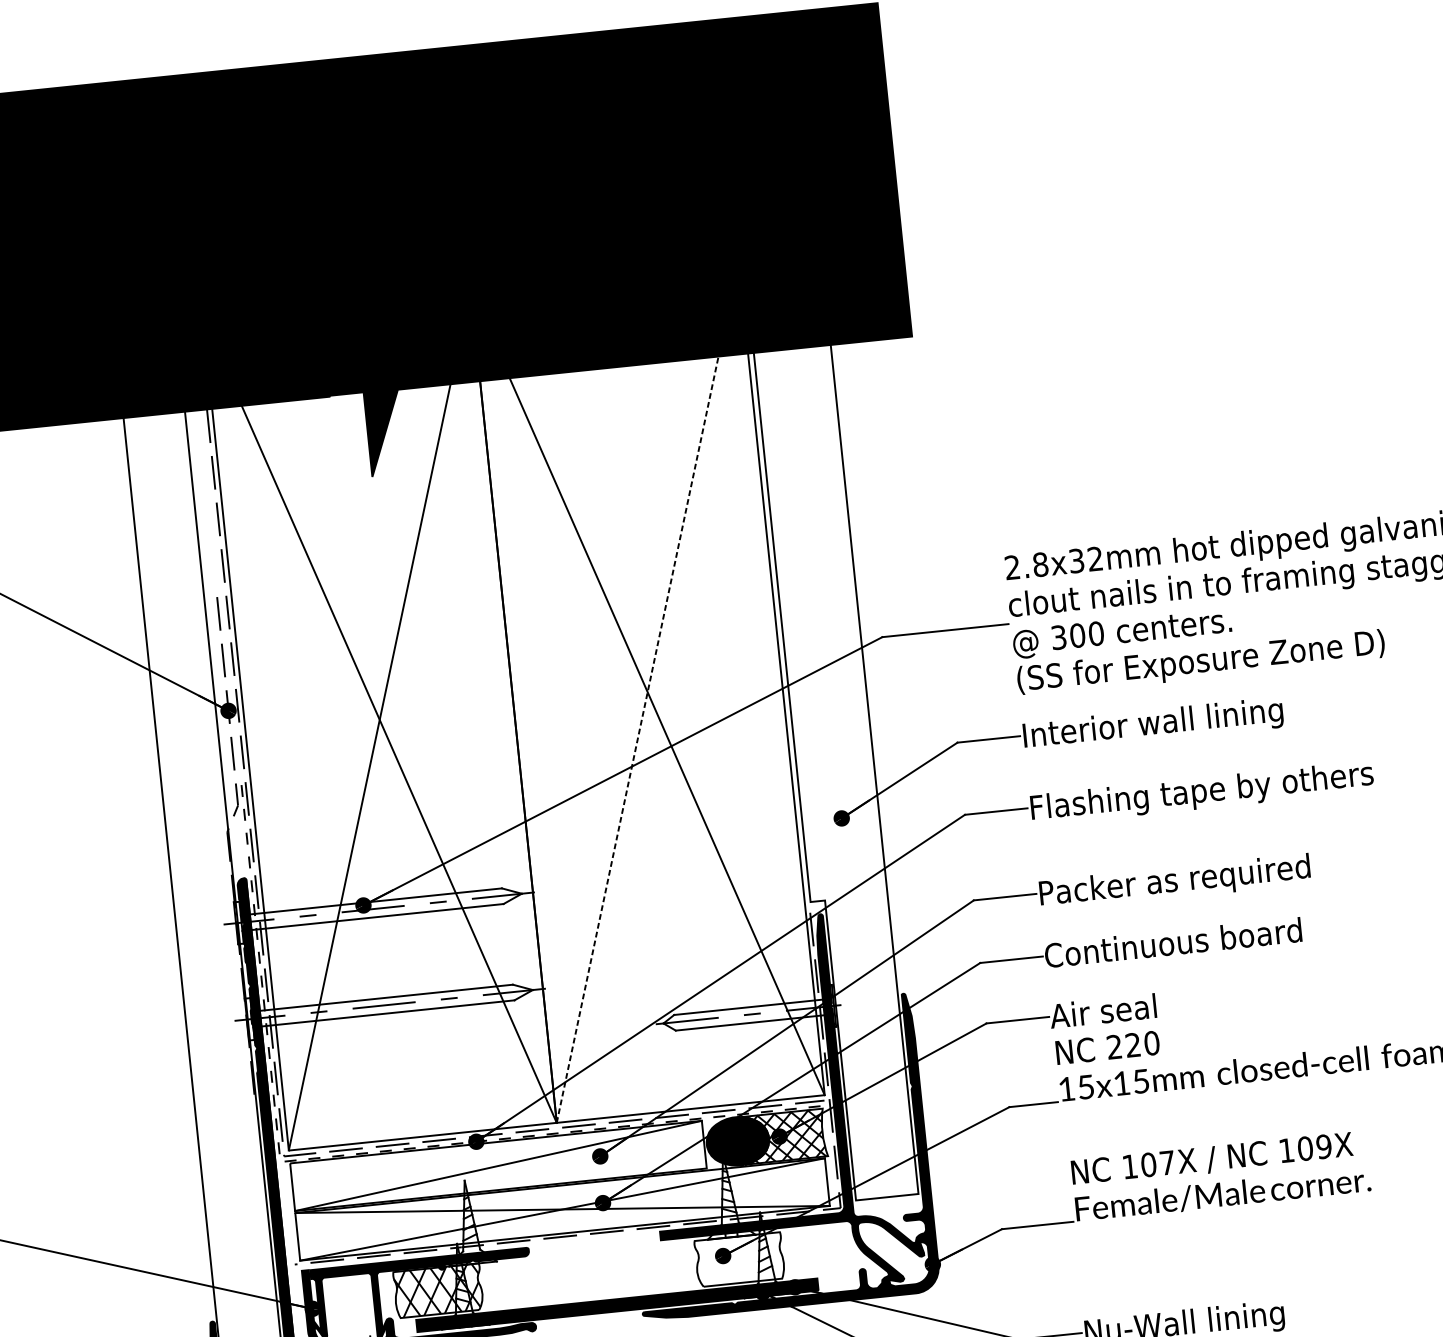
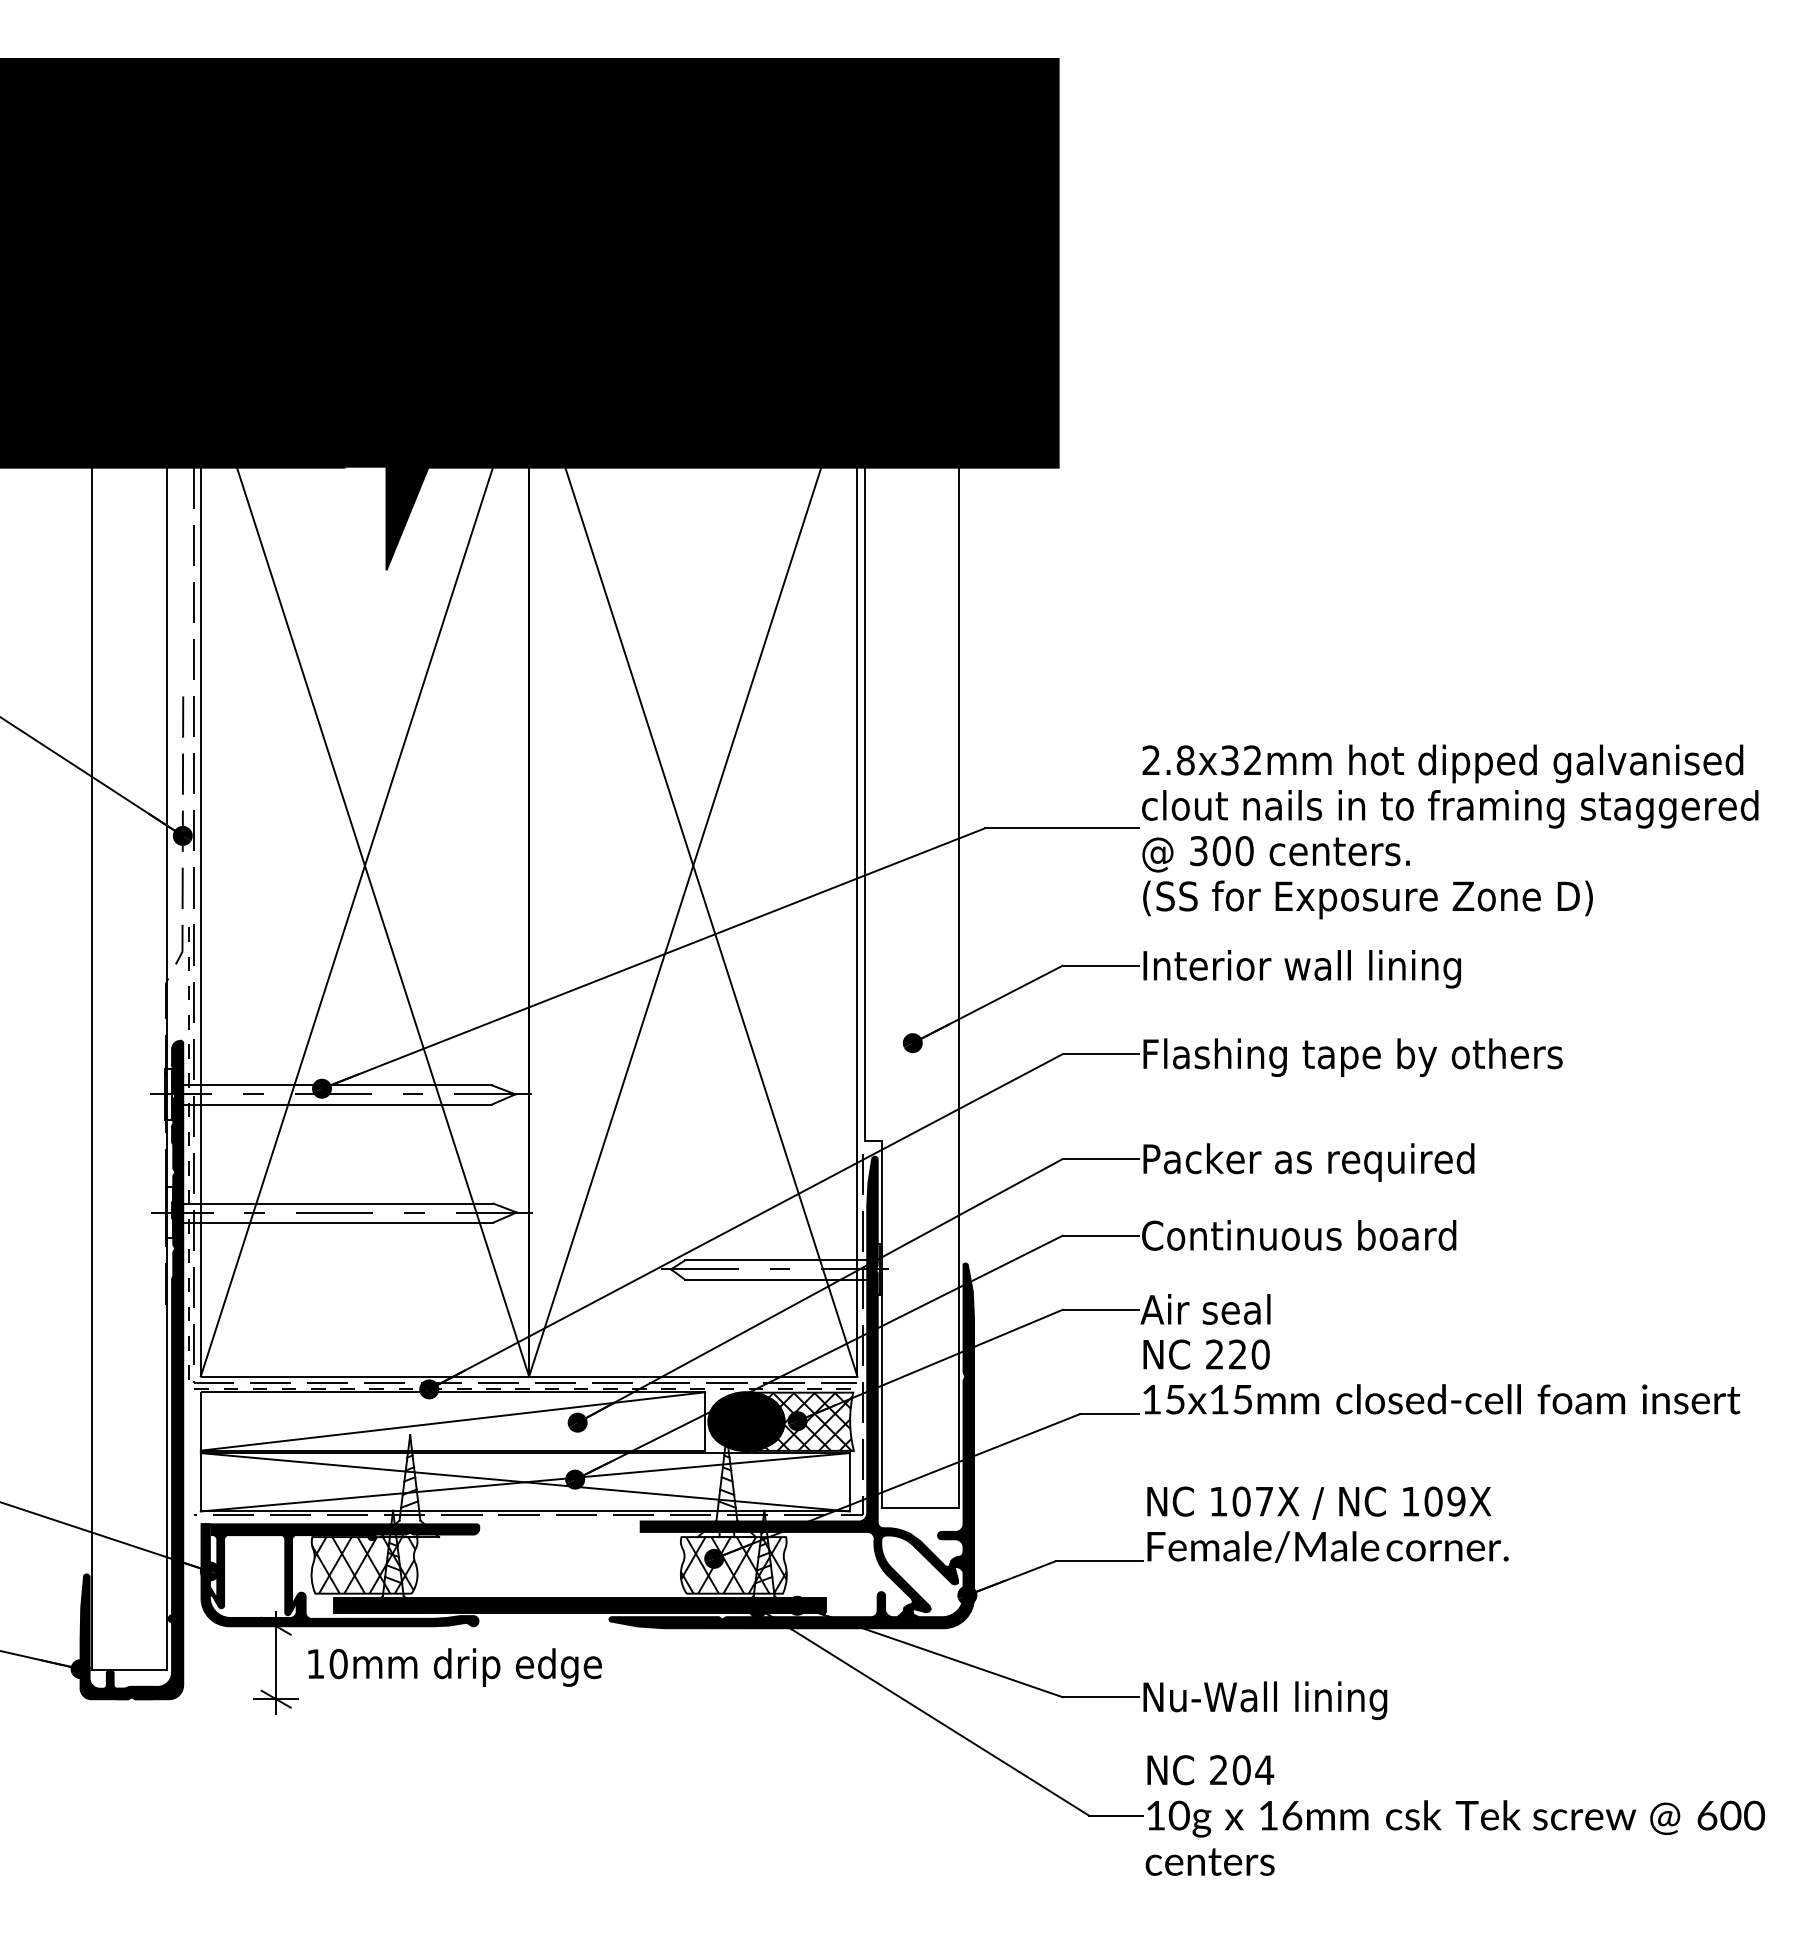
line: (647, 691) -> (693, 865), dashed -> solid
hatch: (739, 1259) -> (733, 1565), added

